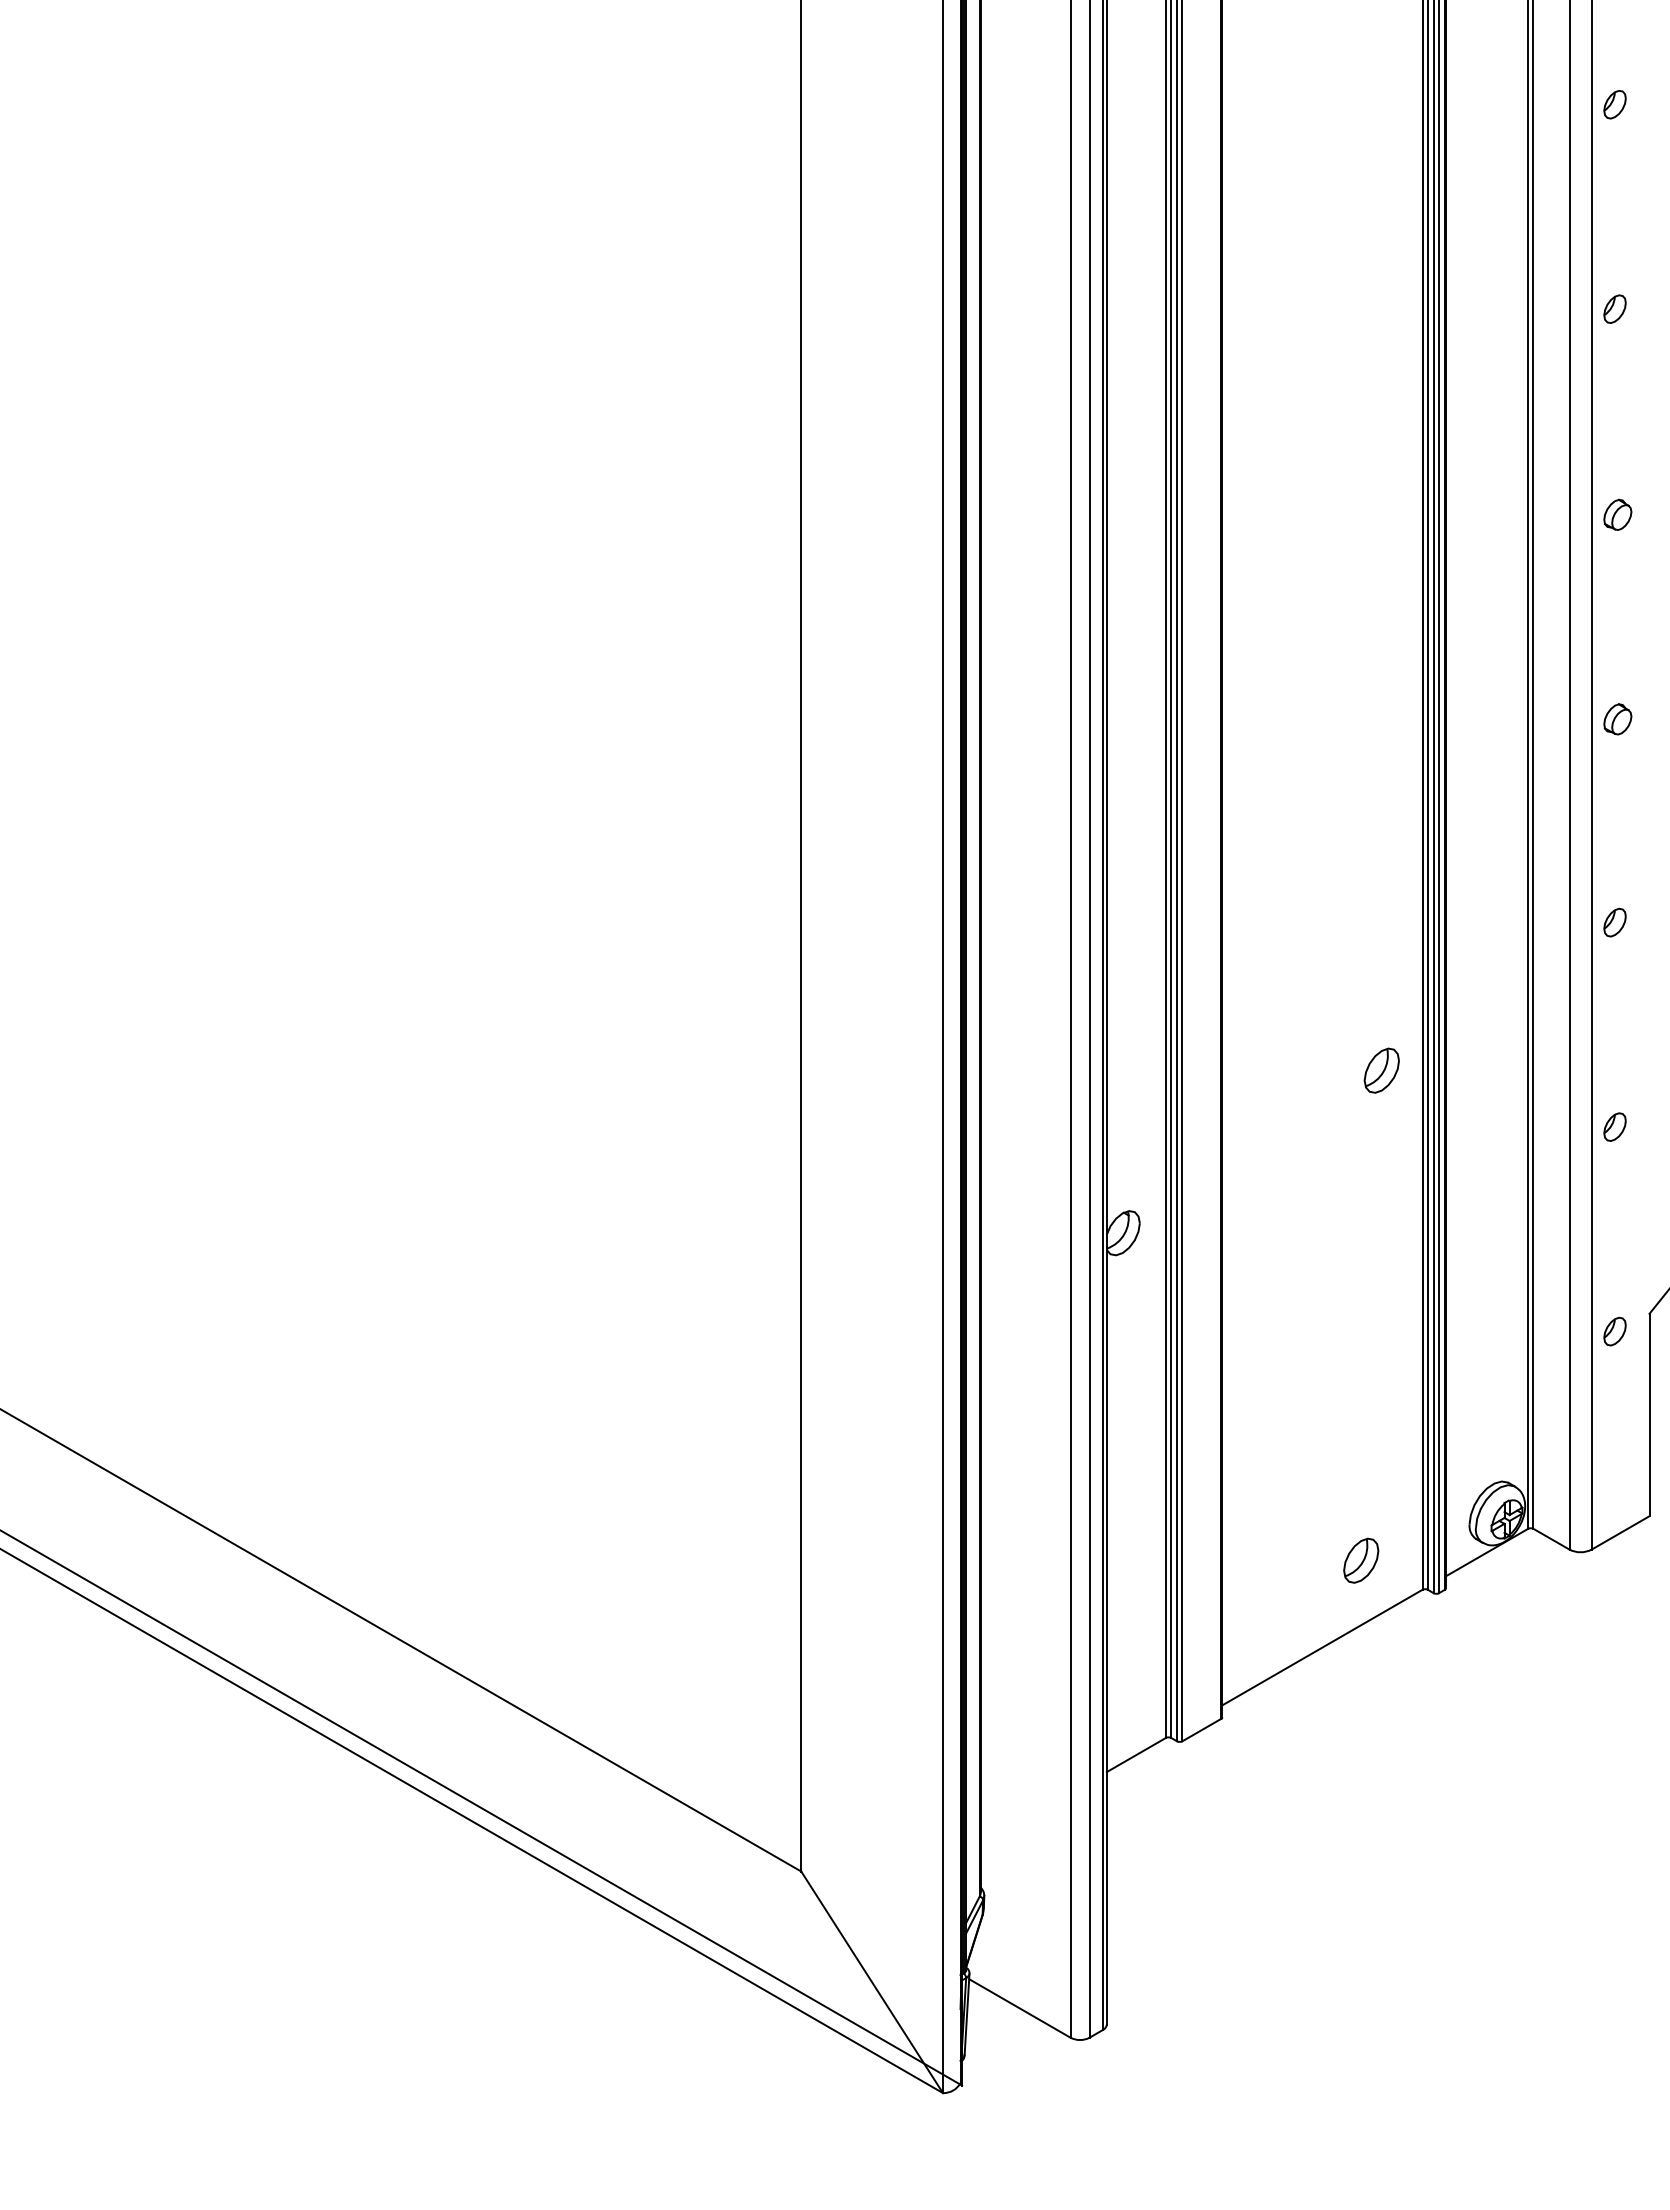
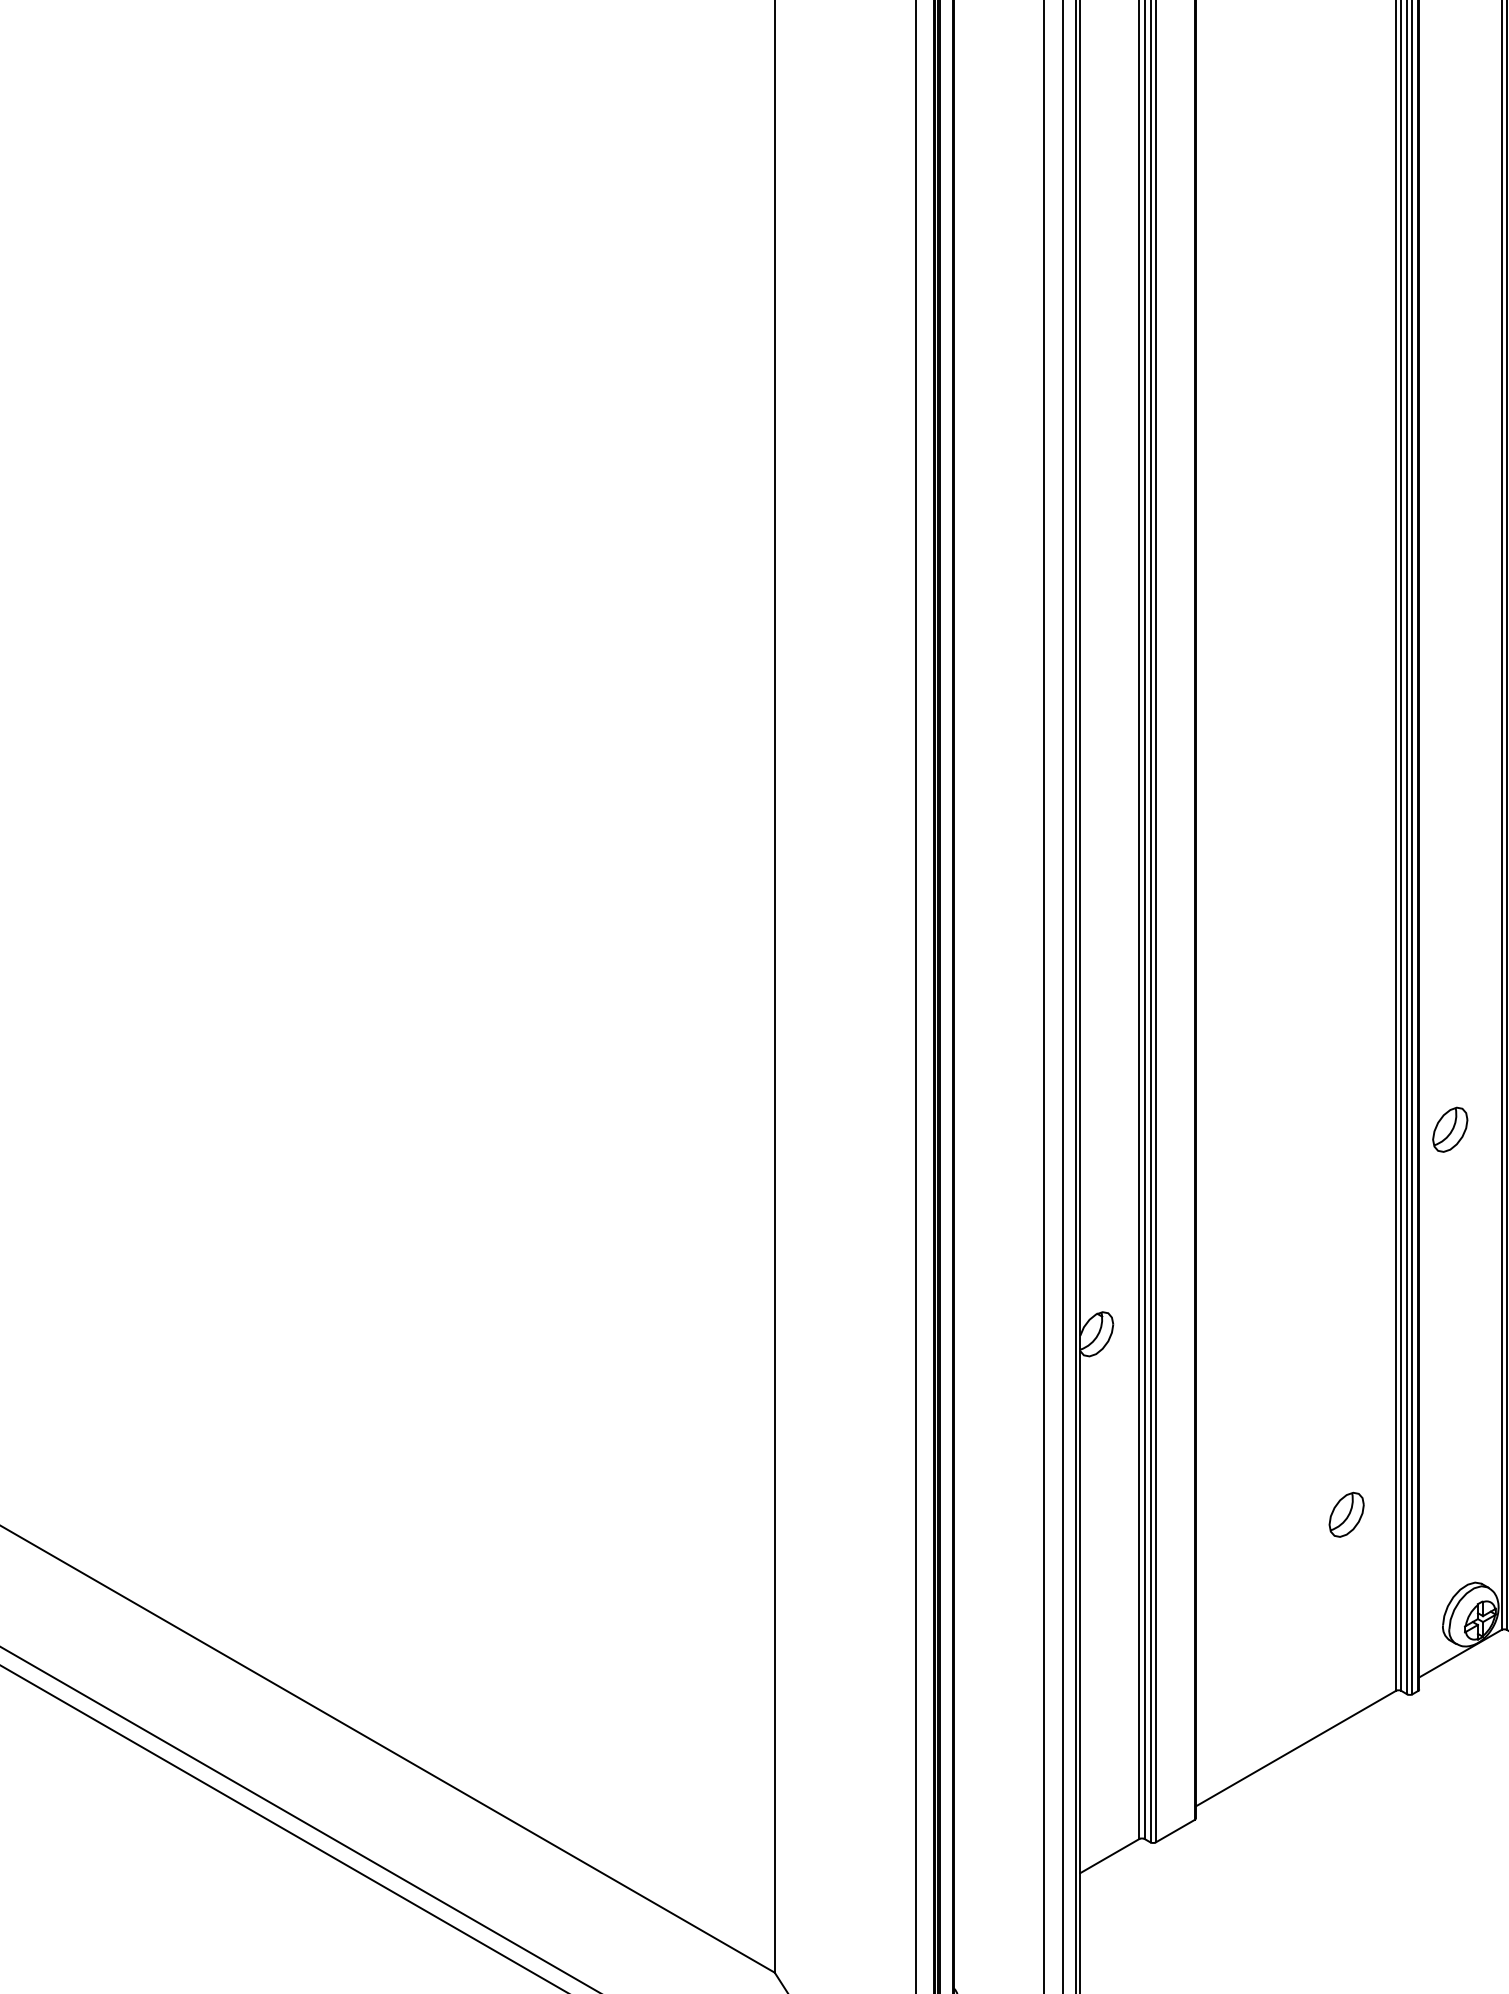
part: (1381, 1070) -> (1449, 1129), moved
part: (1361, 1560) -> (1346, 1514), moved

